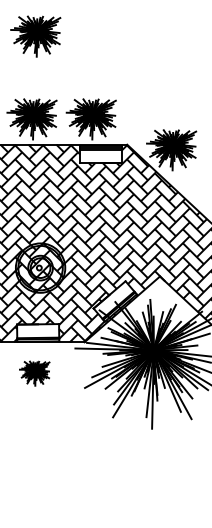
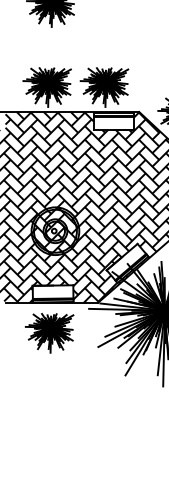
part: (34, 373) -> (49, 333), size x1.67

